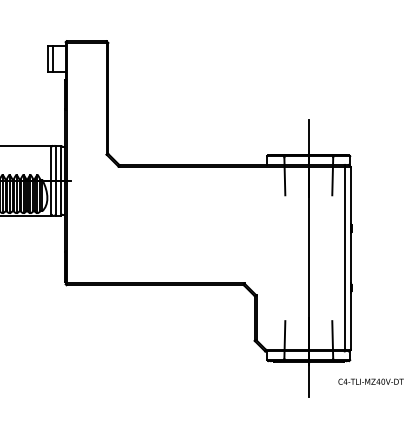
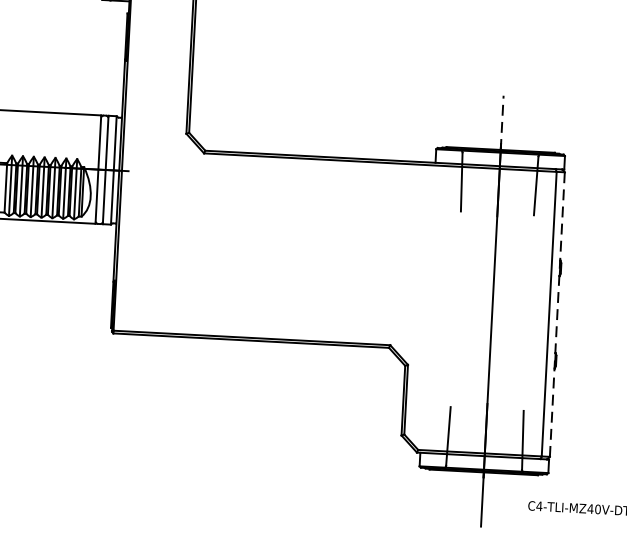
line: (308, 136) -> (501, 121), solid -> dashed
line: (350, 258) -> (557, 315), solid -> dashed

